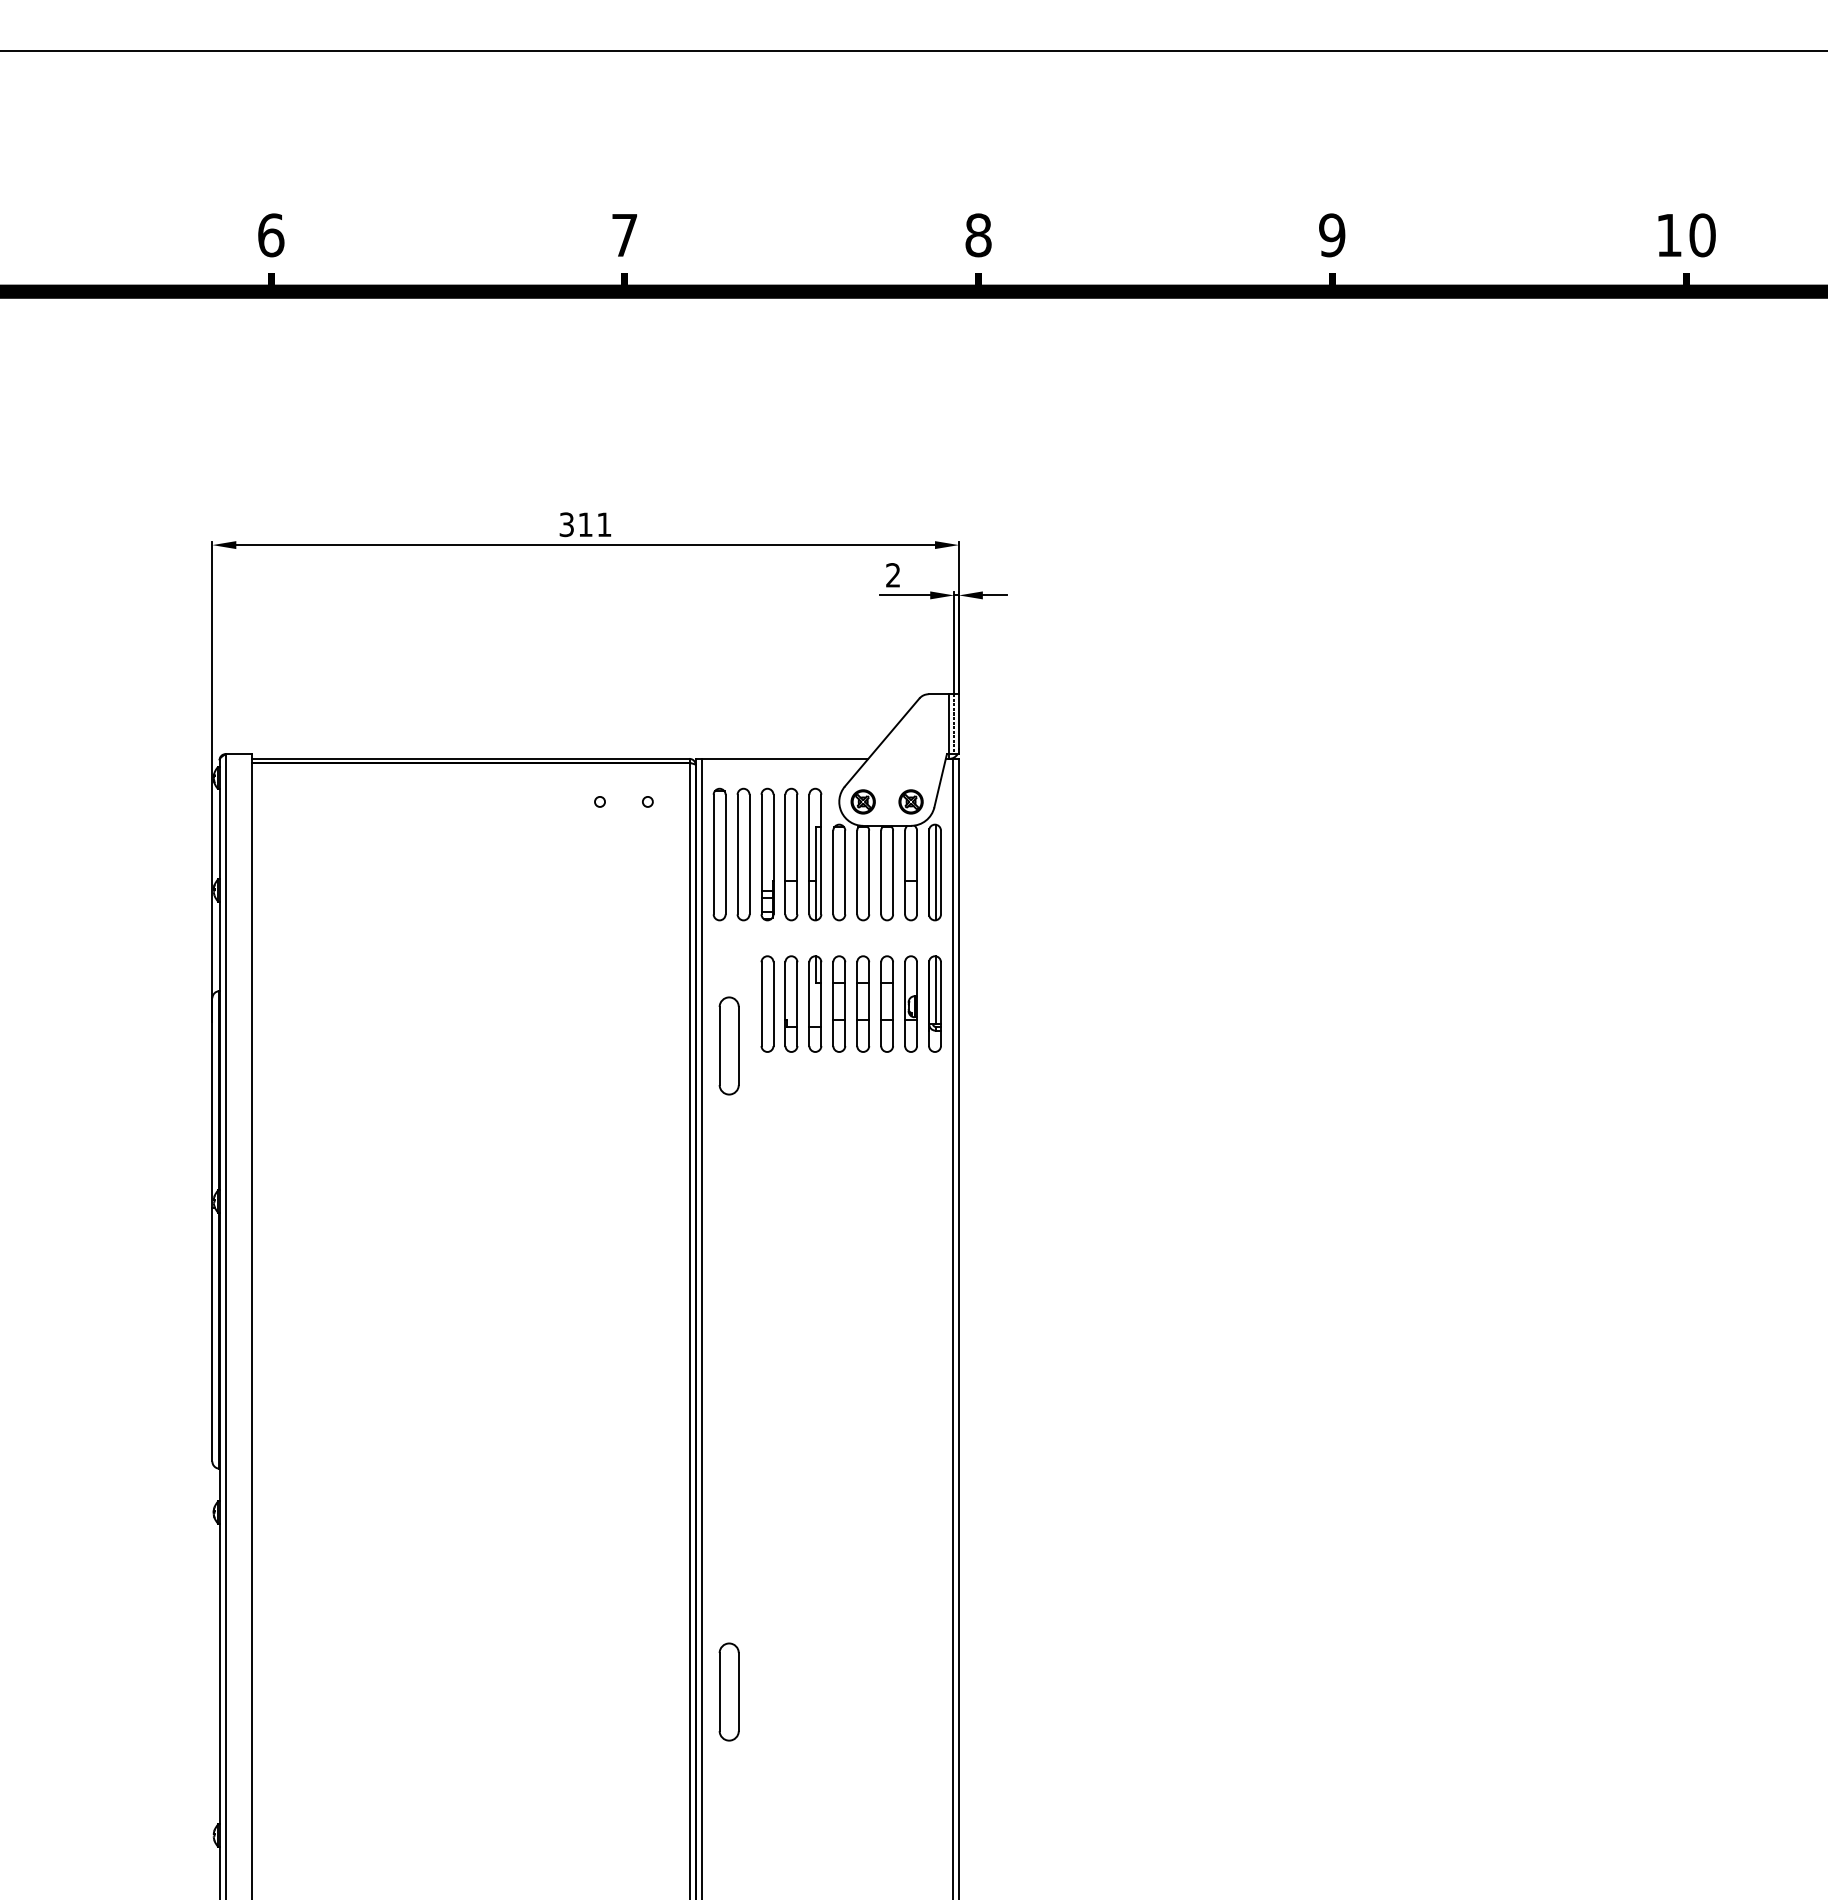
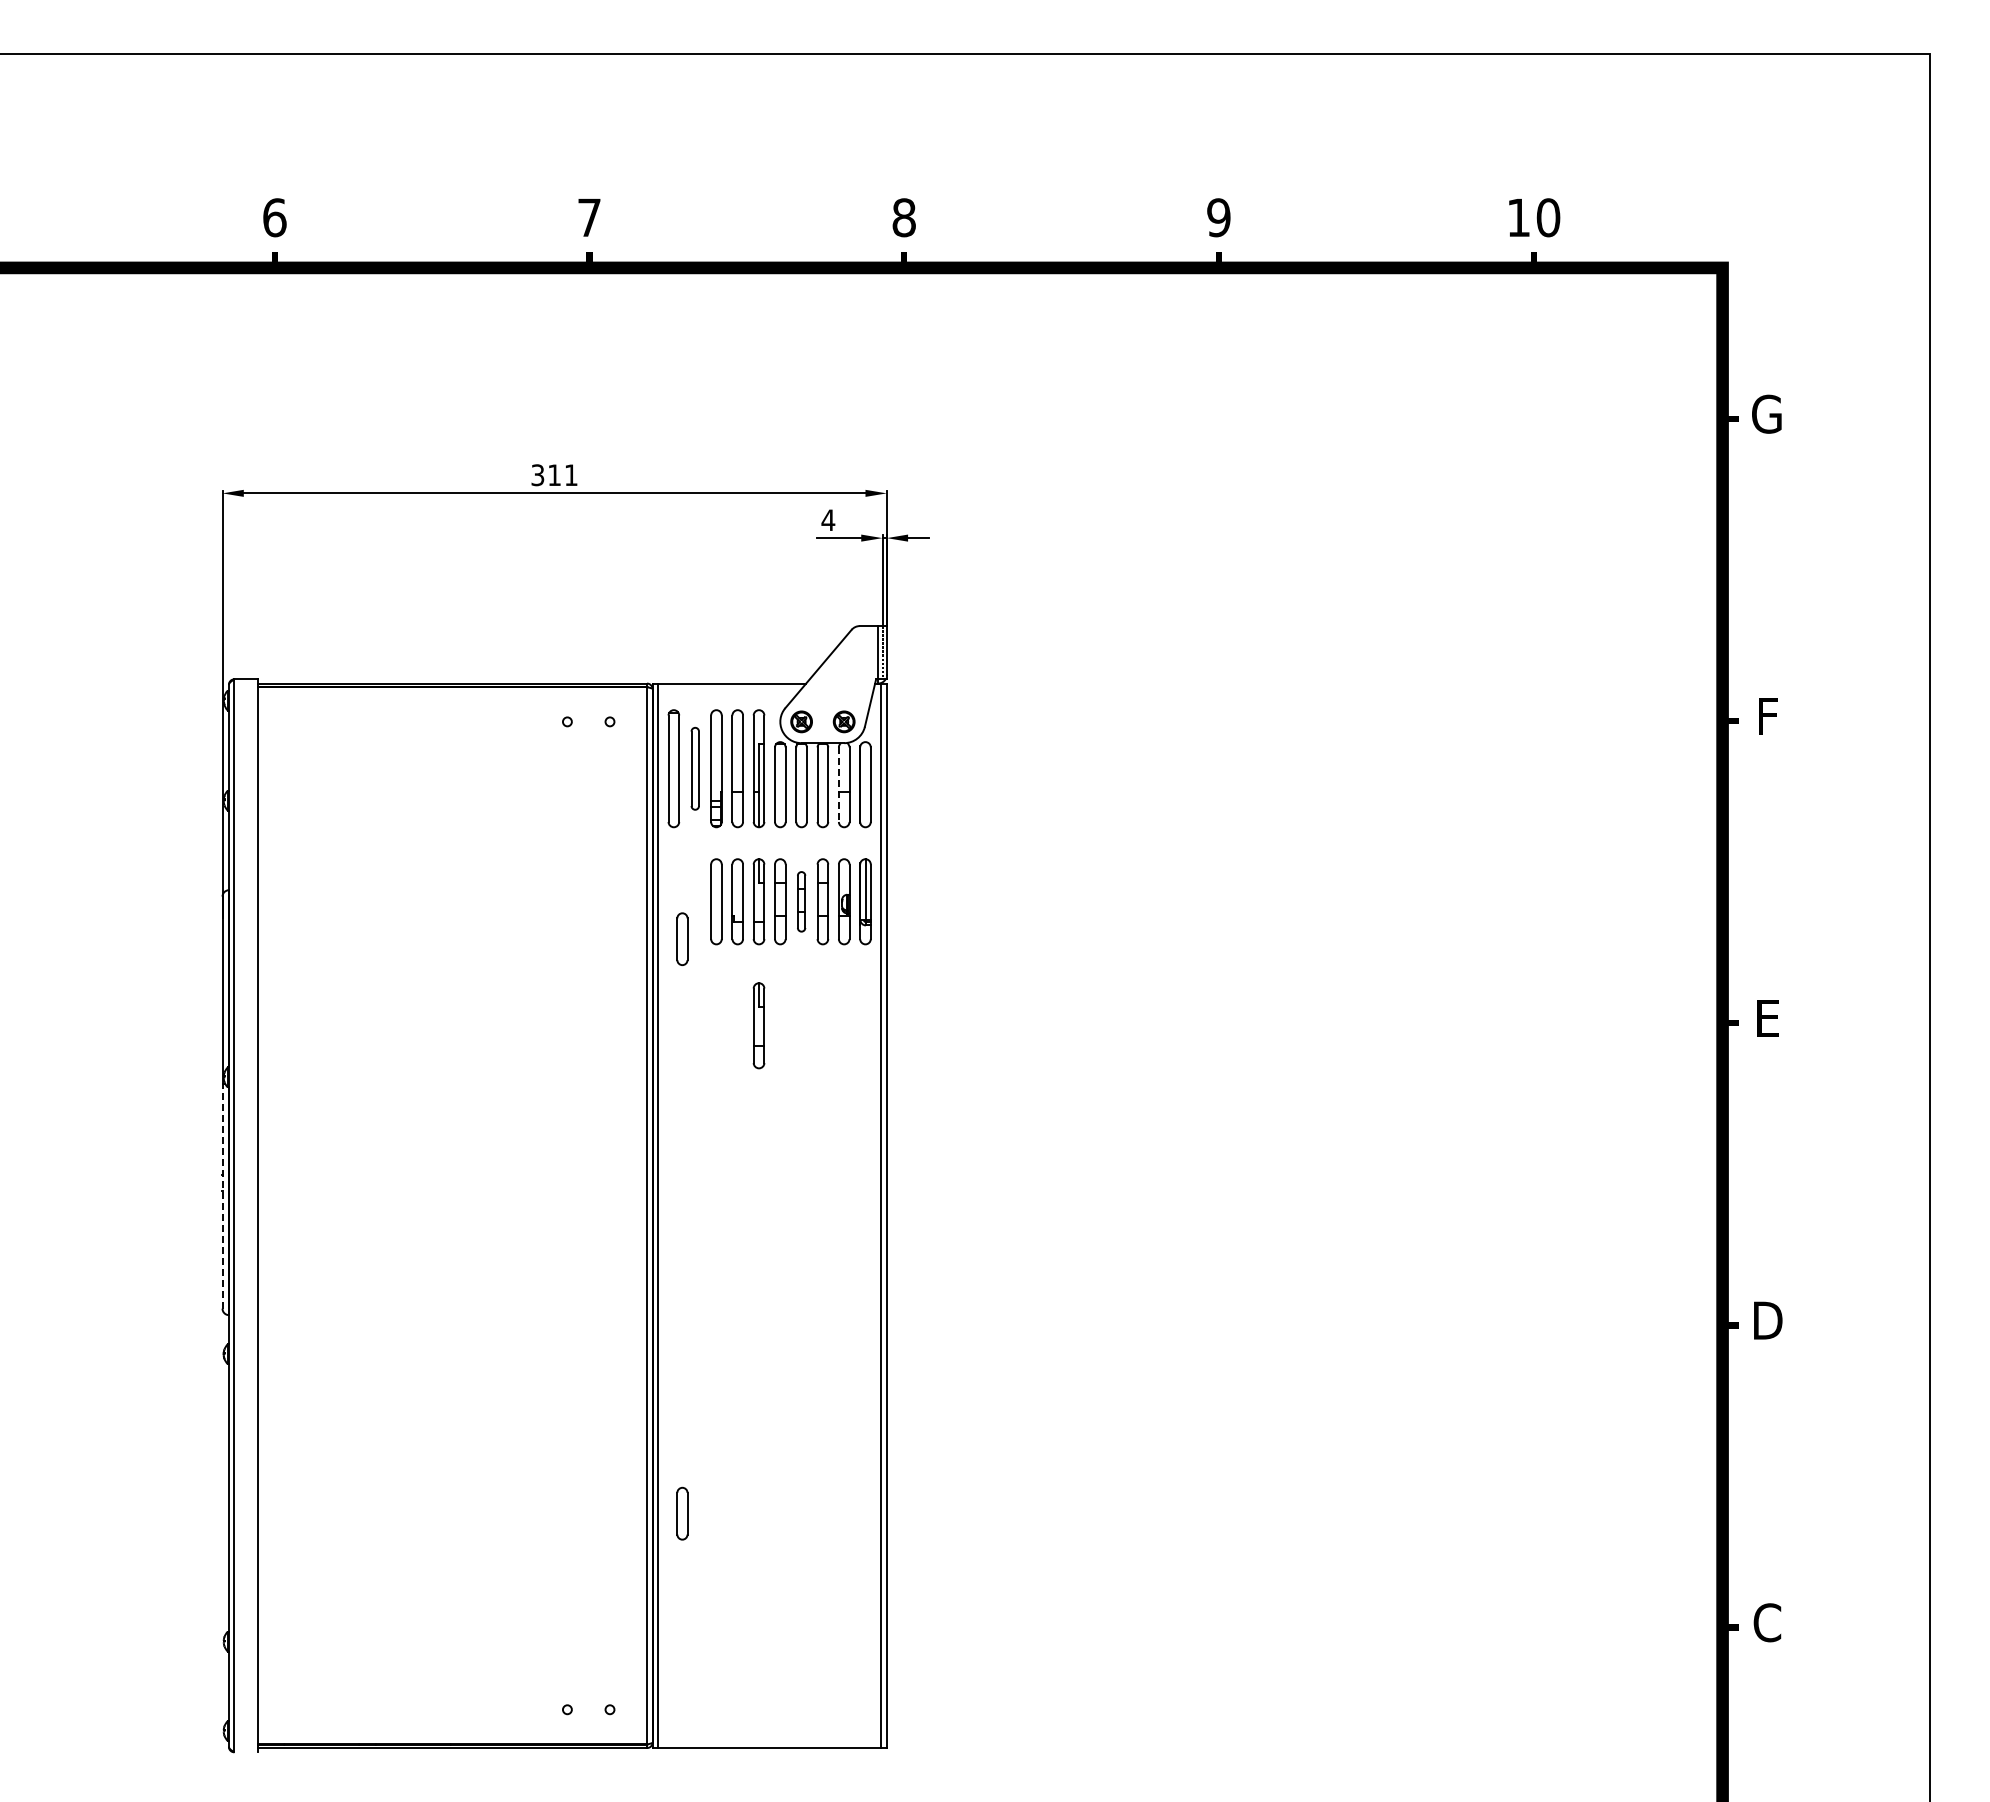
text: (893, 574) -> (828, 519), 2 -> 4
part: (743, 854) -> (695, 768), size x0.7
line: (935, 872) -> (865, 784), removed
line: (904, 873) -> (838, 785), solid -> dashed
part: (863, 1003) -> (801, 901), size x0.7
part: (729, 1046) -> (682, 939), size x0.6
part: (814, 1143) -> (758, 1025), added
line: (212, 1335) -> (222, 1196), solid -> dashed
part: (729, 1691) -> (682, 1513), size x0.6

